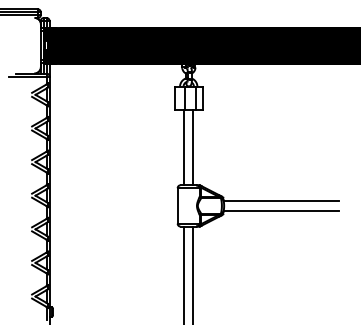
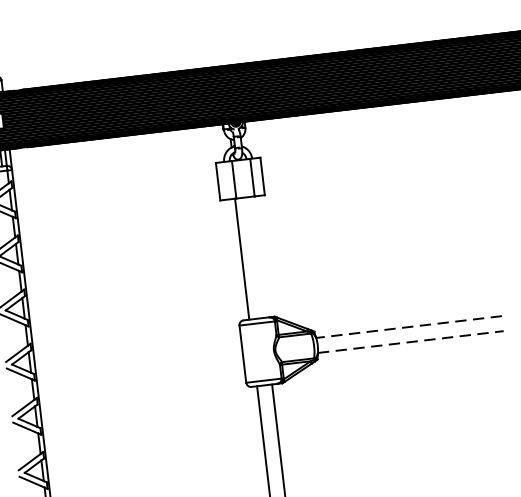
line: (193, 147) -> (257, 257), removed
line: (281, 201) -> (409, 327), solid -> dashed
line: (281, 210) -> (410, 341), solid -> dashed

